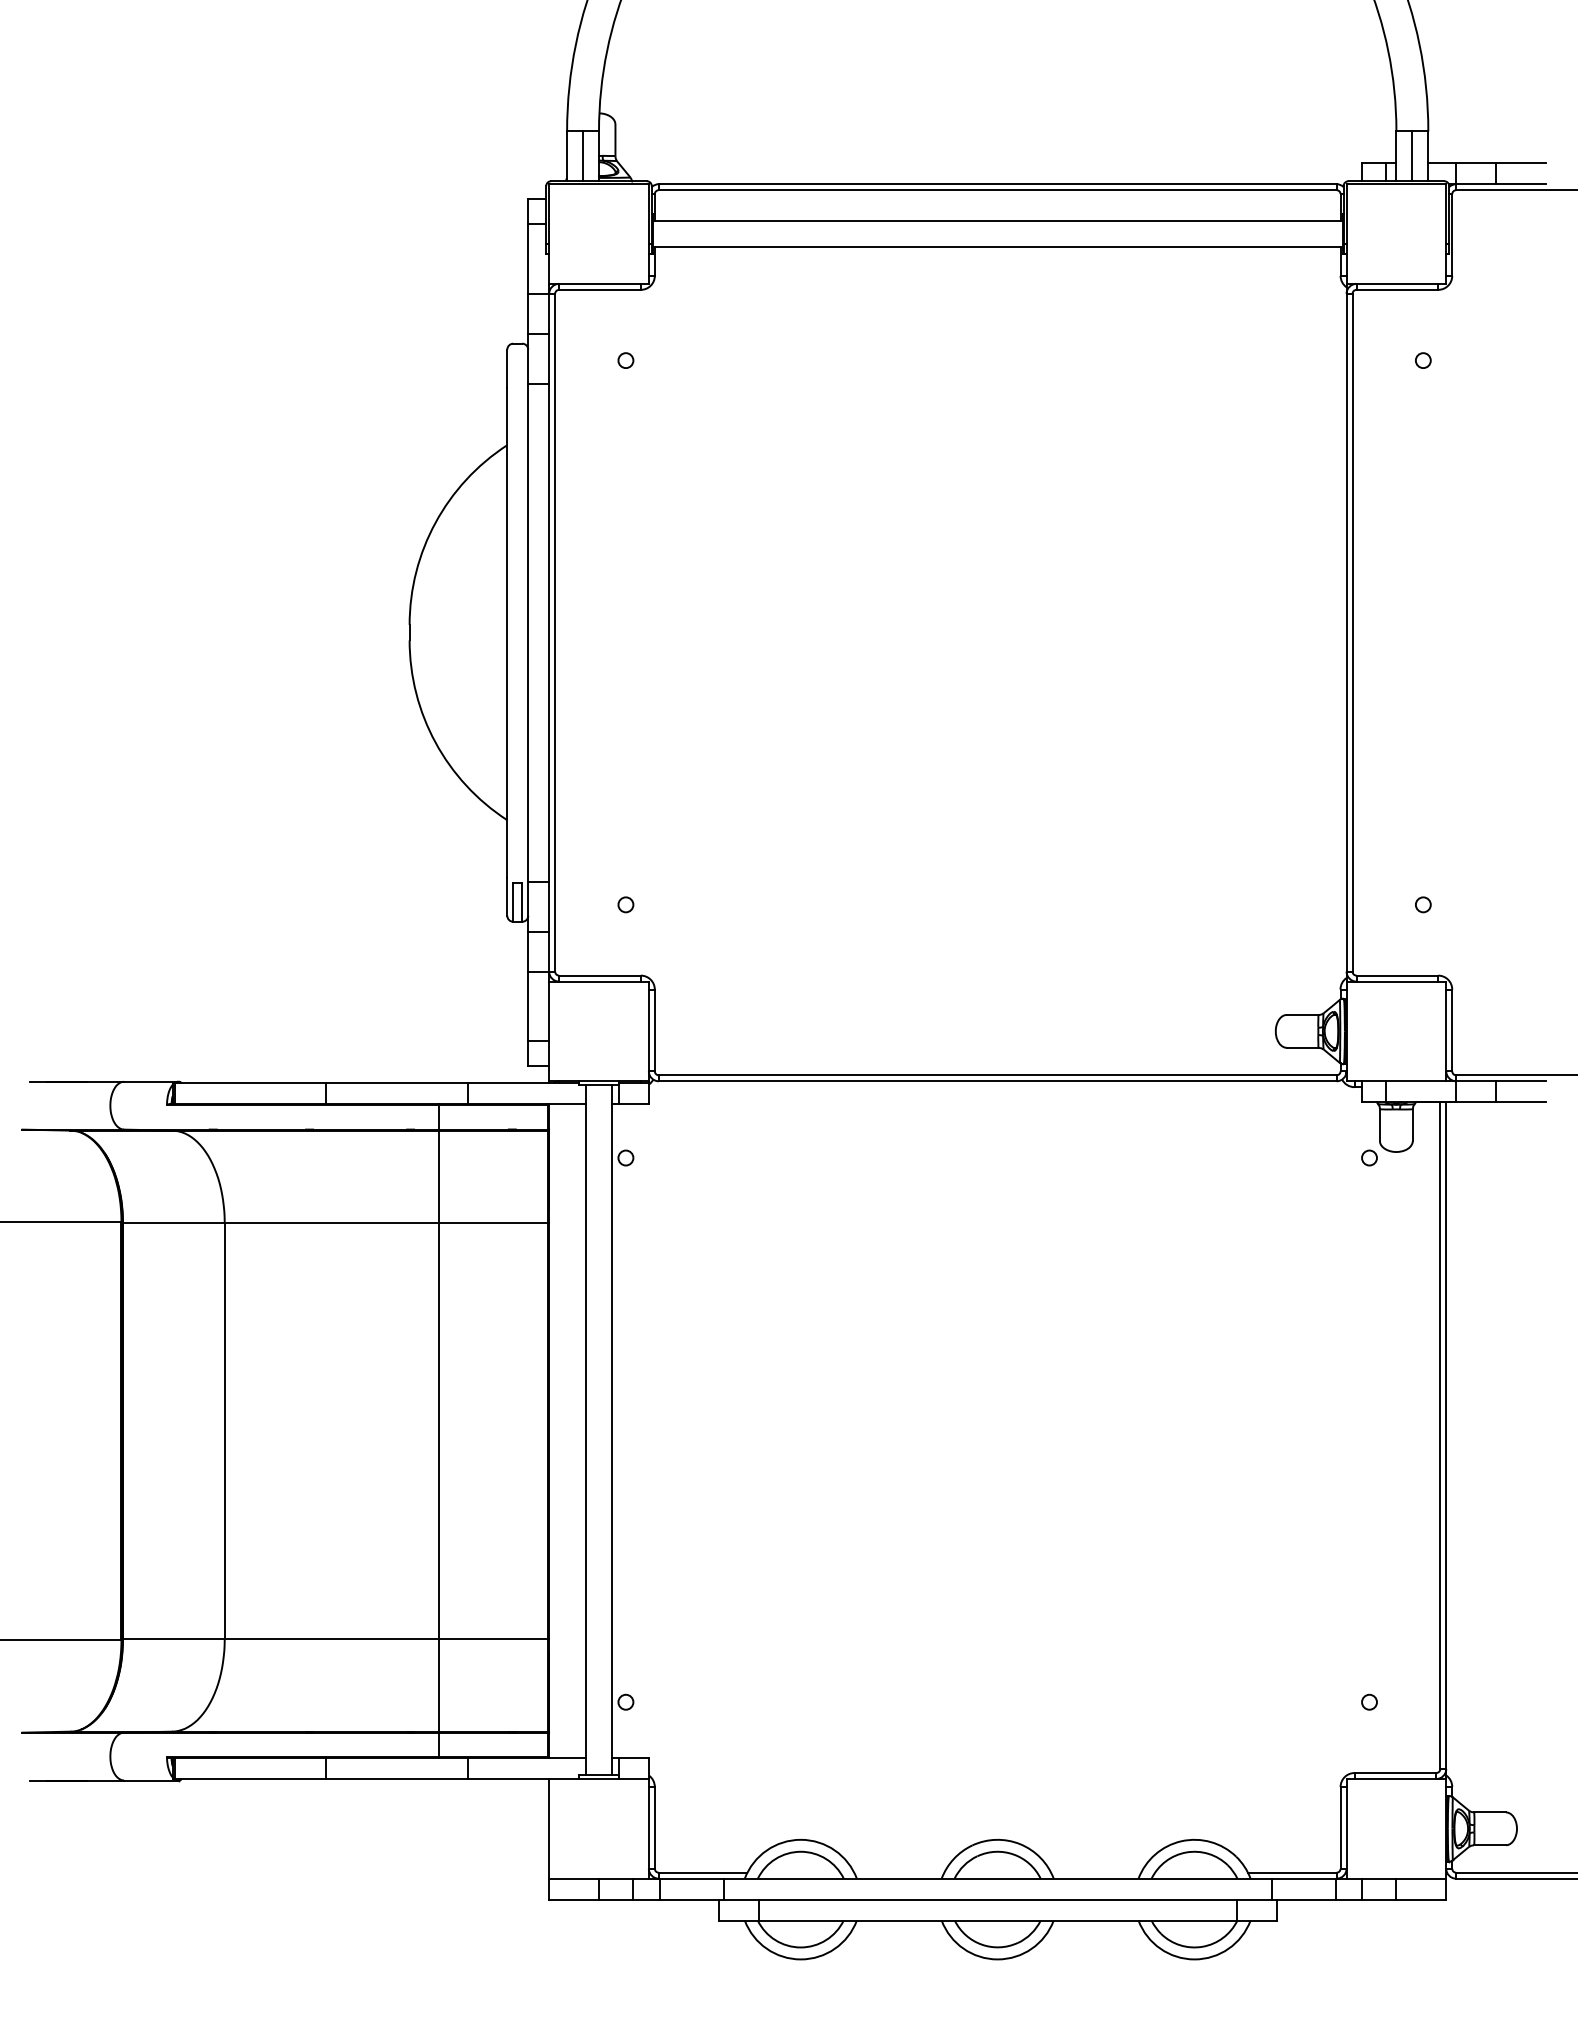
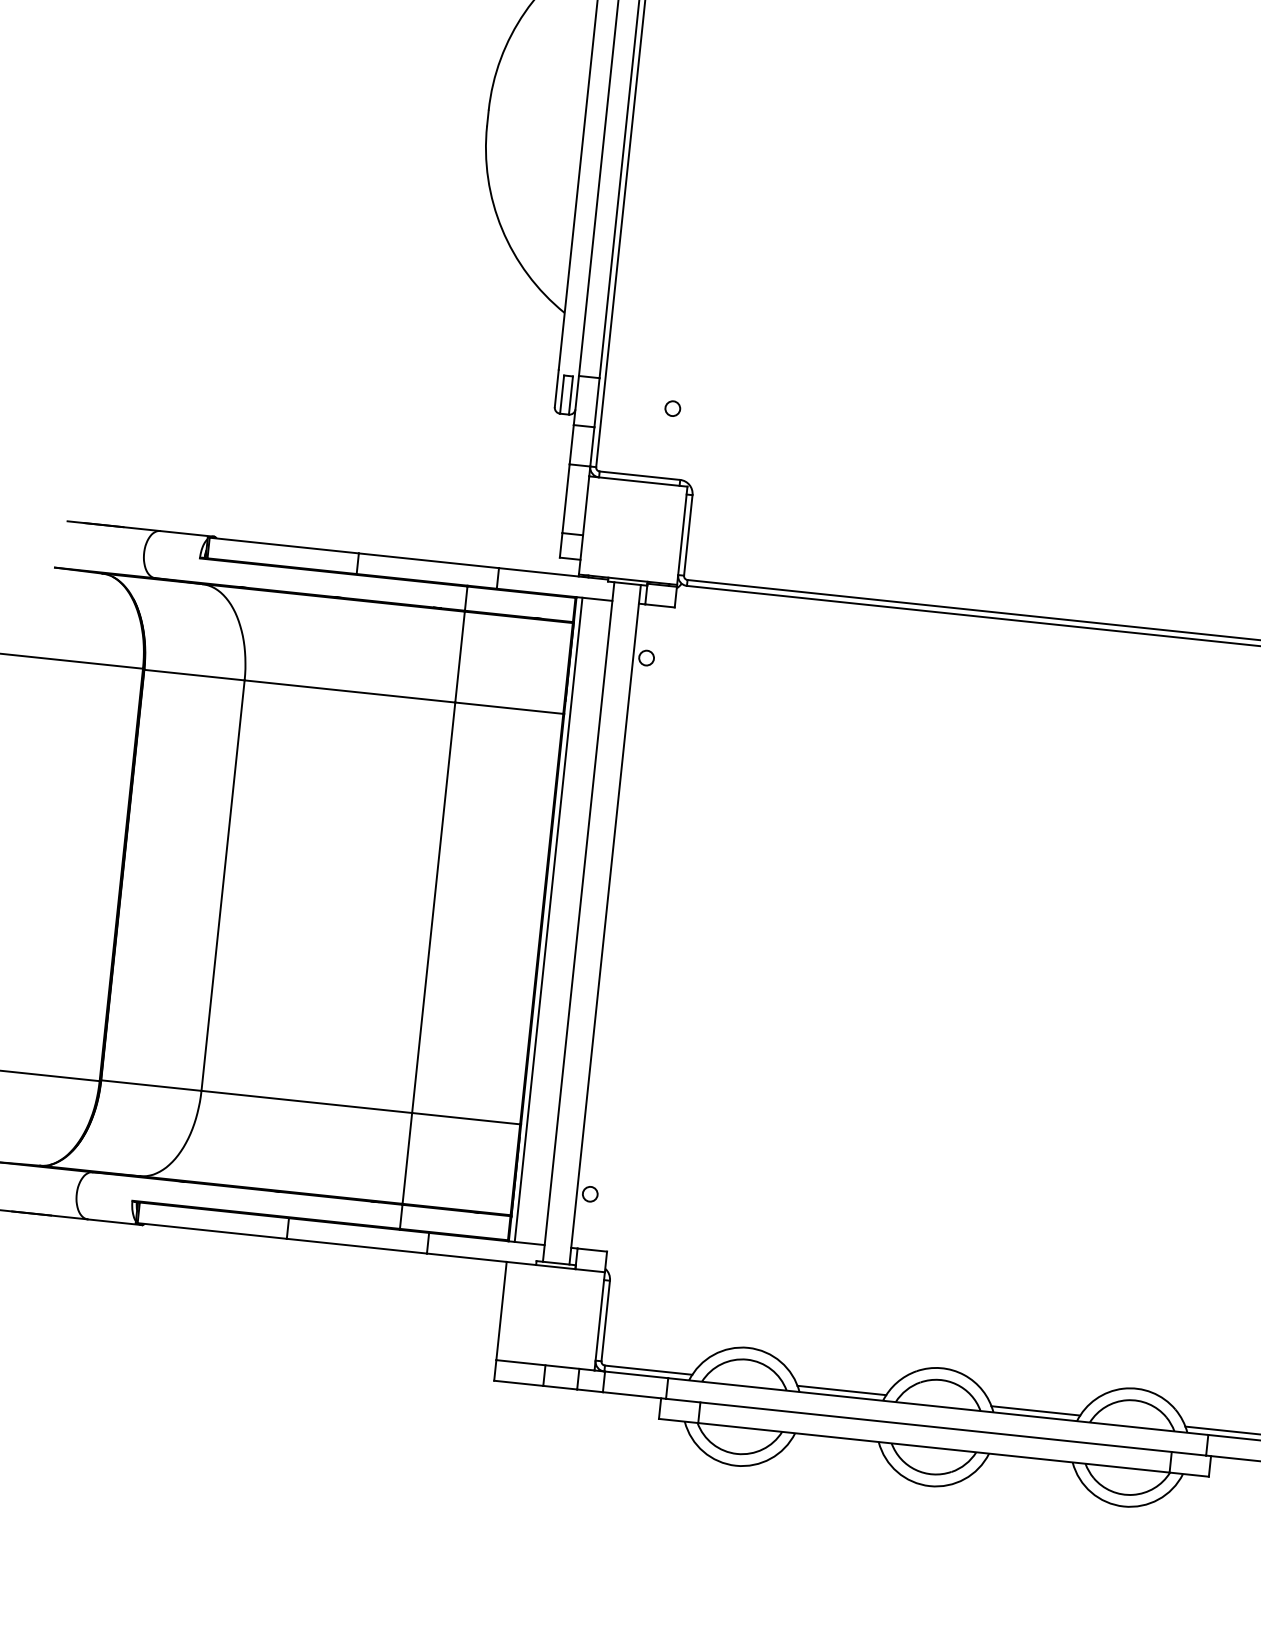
line: (555, 1431) -> (548, 920), added
line: (899, 1872) -> (842, 1390), added
line: (1096, 1872) -> (1036, 1410), added

